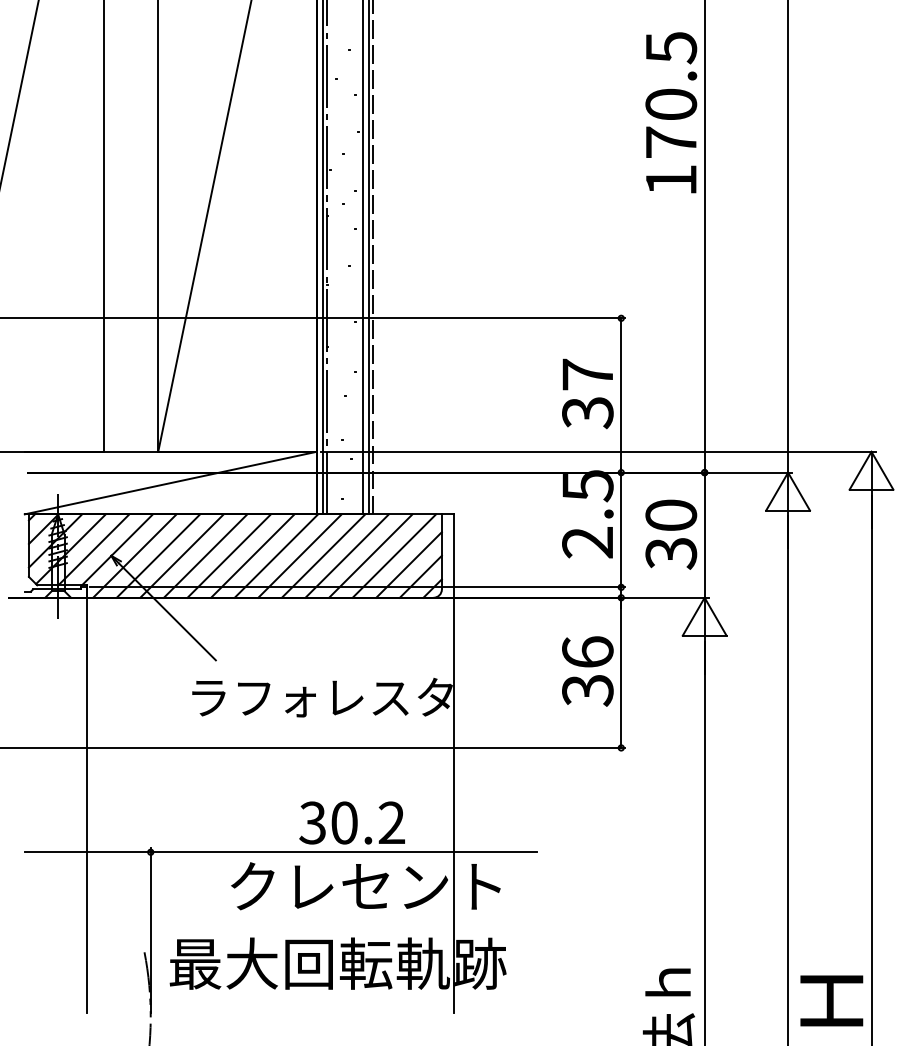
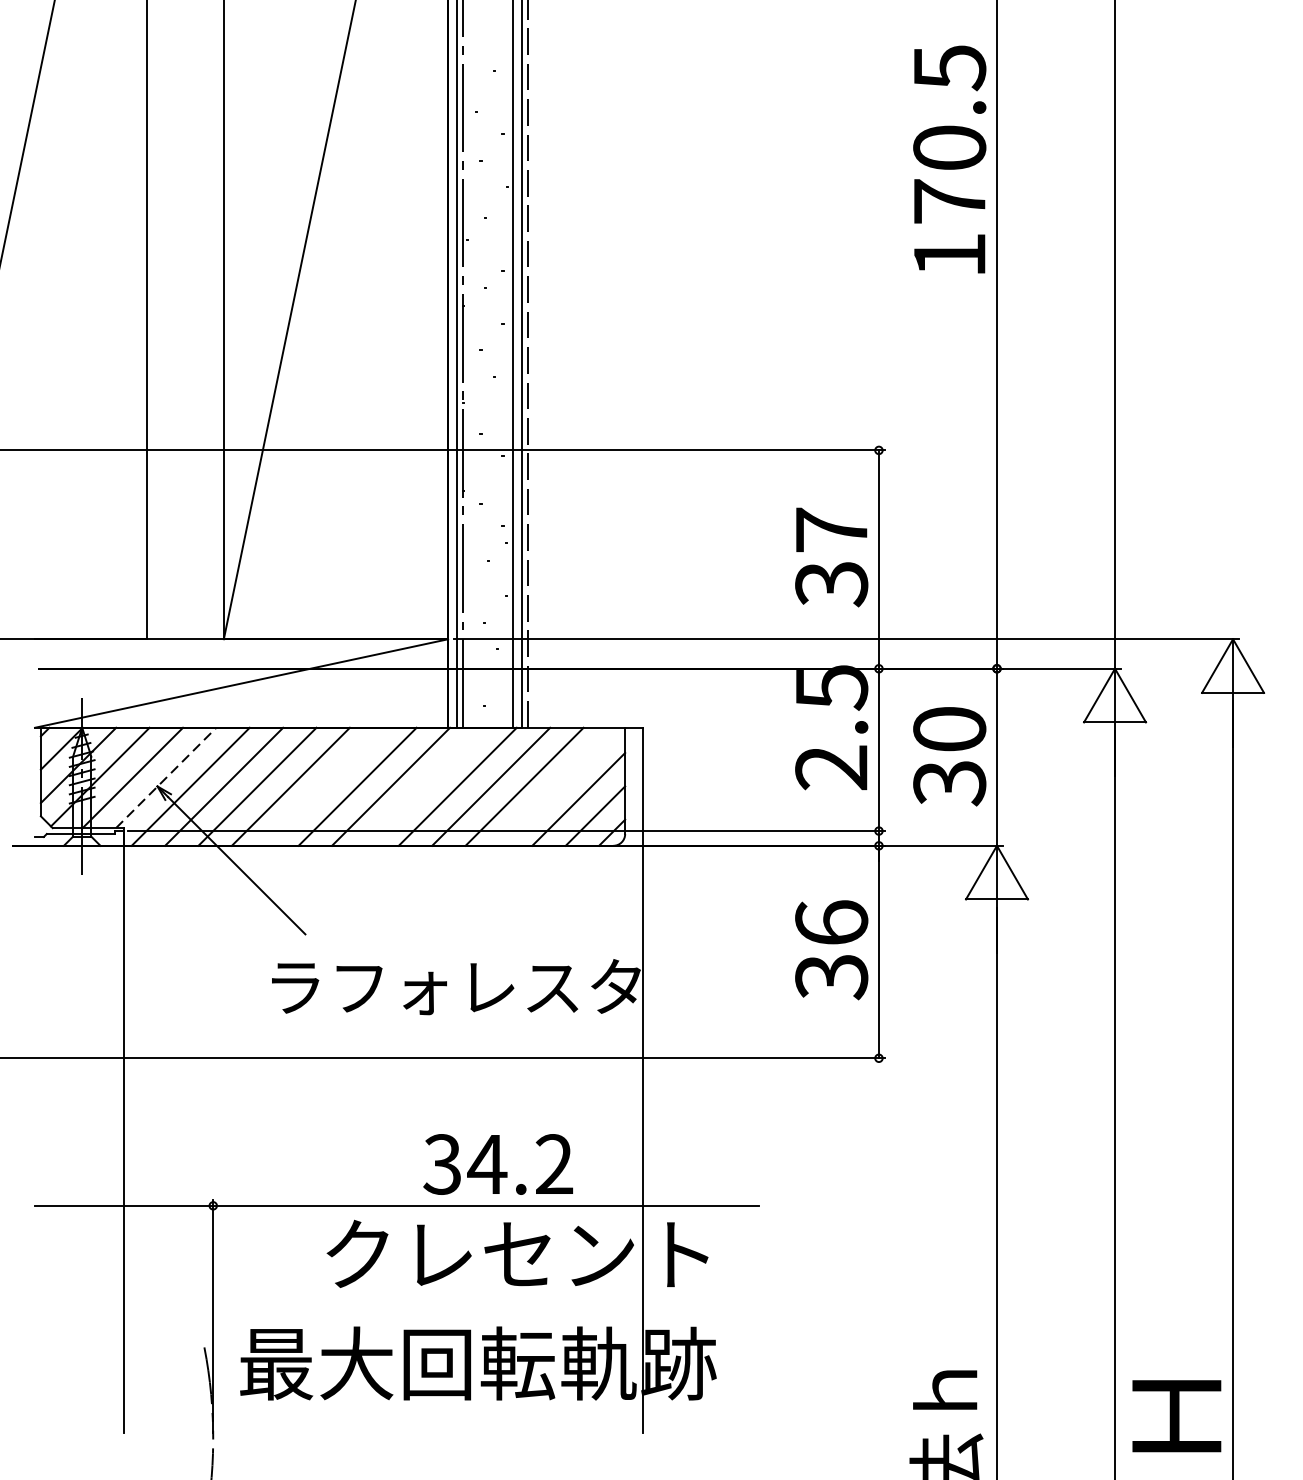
line: (117, 549) -> (166, 777), solid -> dashed
line: (228, 555) -> (323, 785), removed
line: (299, 555) -> (423, 785), removed
line: (394, 555) -> (558, 785), removed
text: (344, 822) -> (487, 1163), 30.2 -> 34.2

